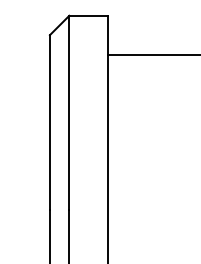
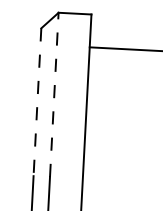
line: (69, 112) -> (54, 94), solid -> dashed
line: (49, 122) -> (37, 102), solid -> dashed

